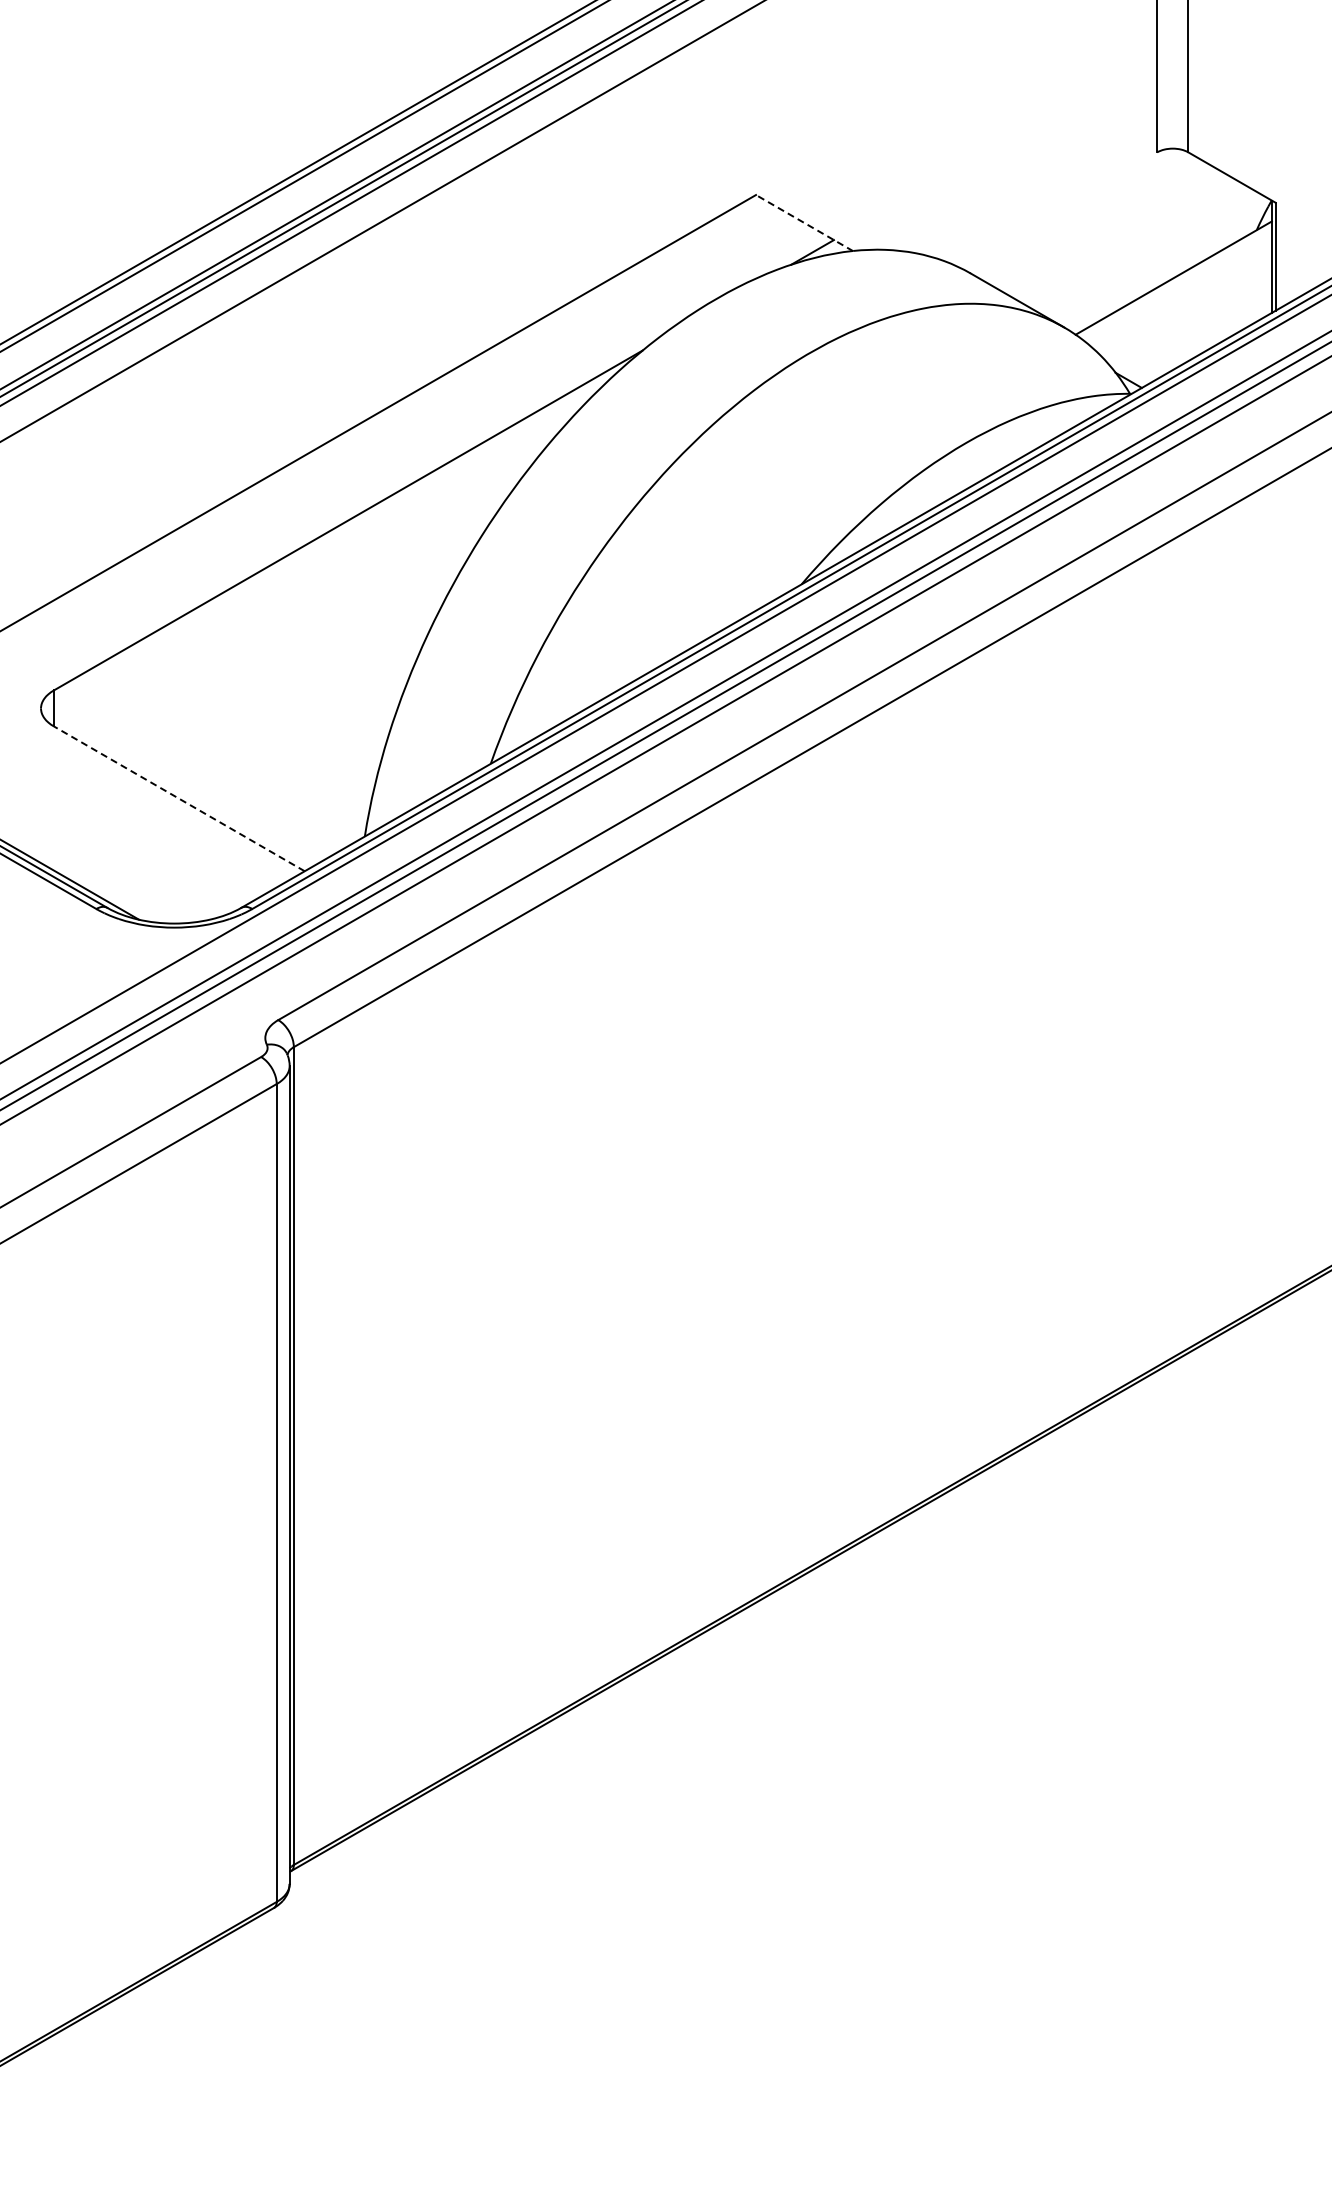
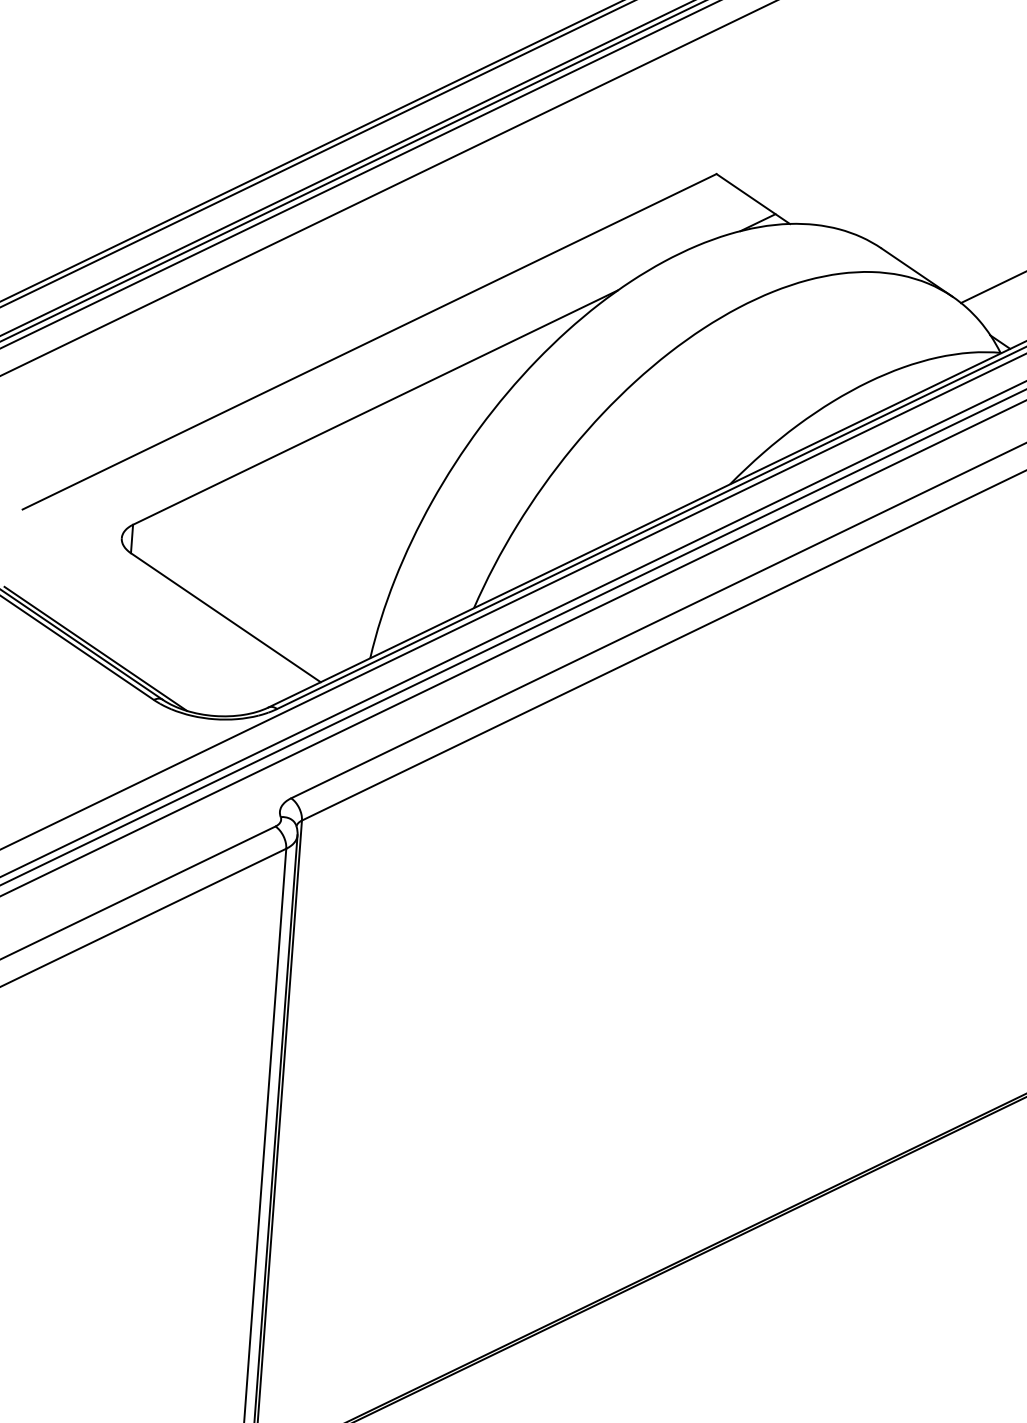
line: (804, 222) -> (753, 198), dashed -> solid
line: (179, 798) -> (226, 617), dashed -> solid

